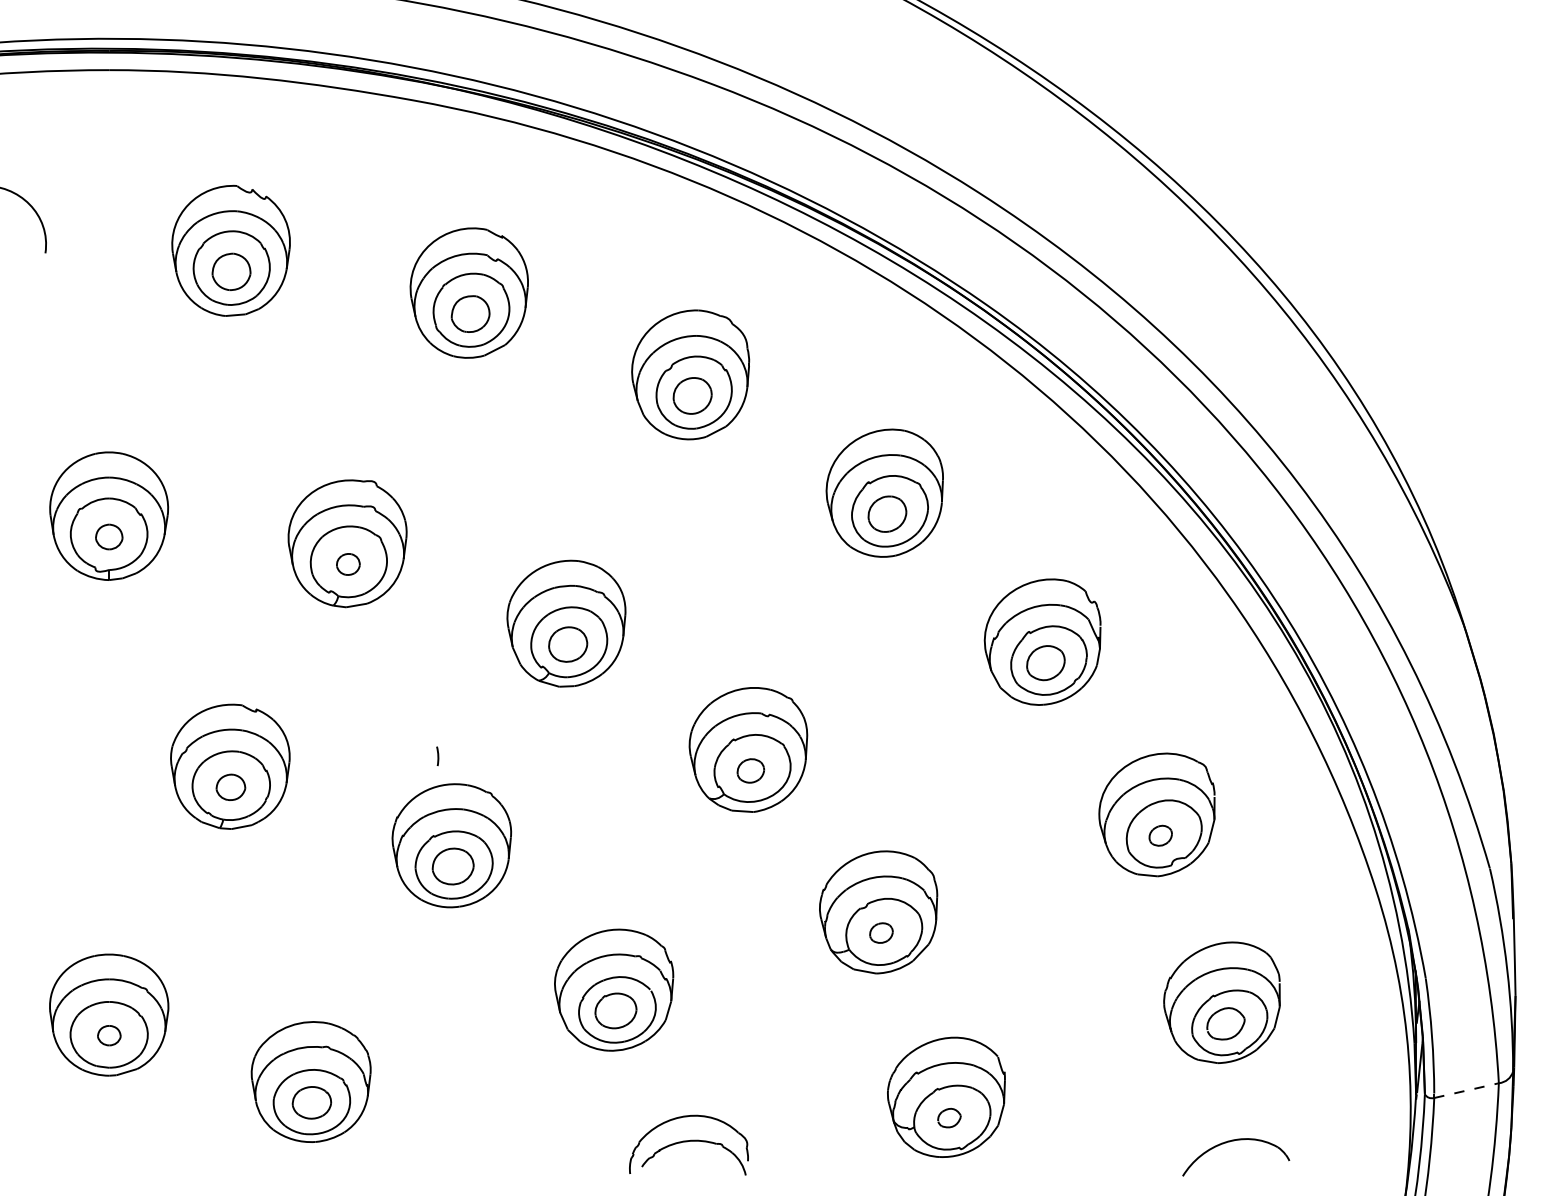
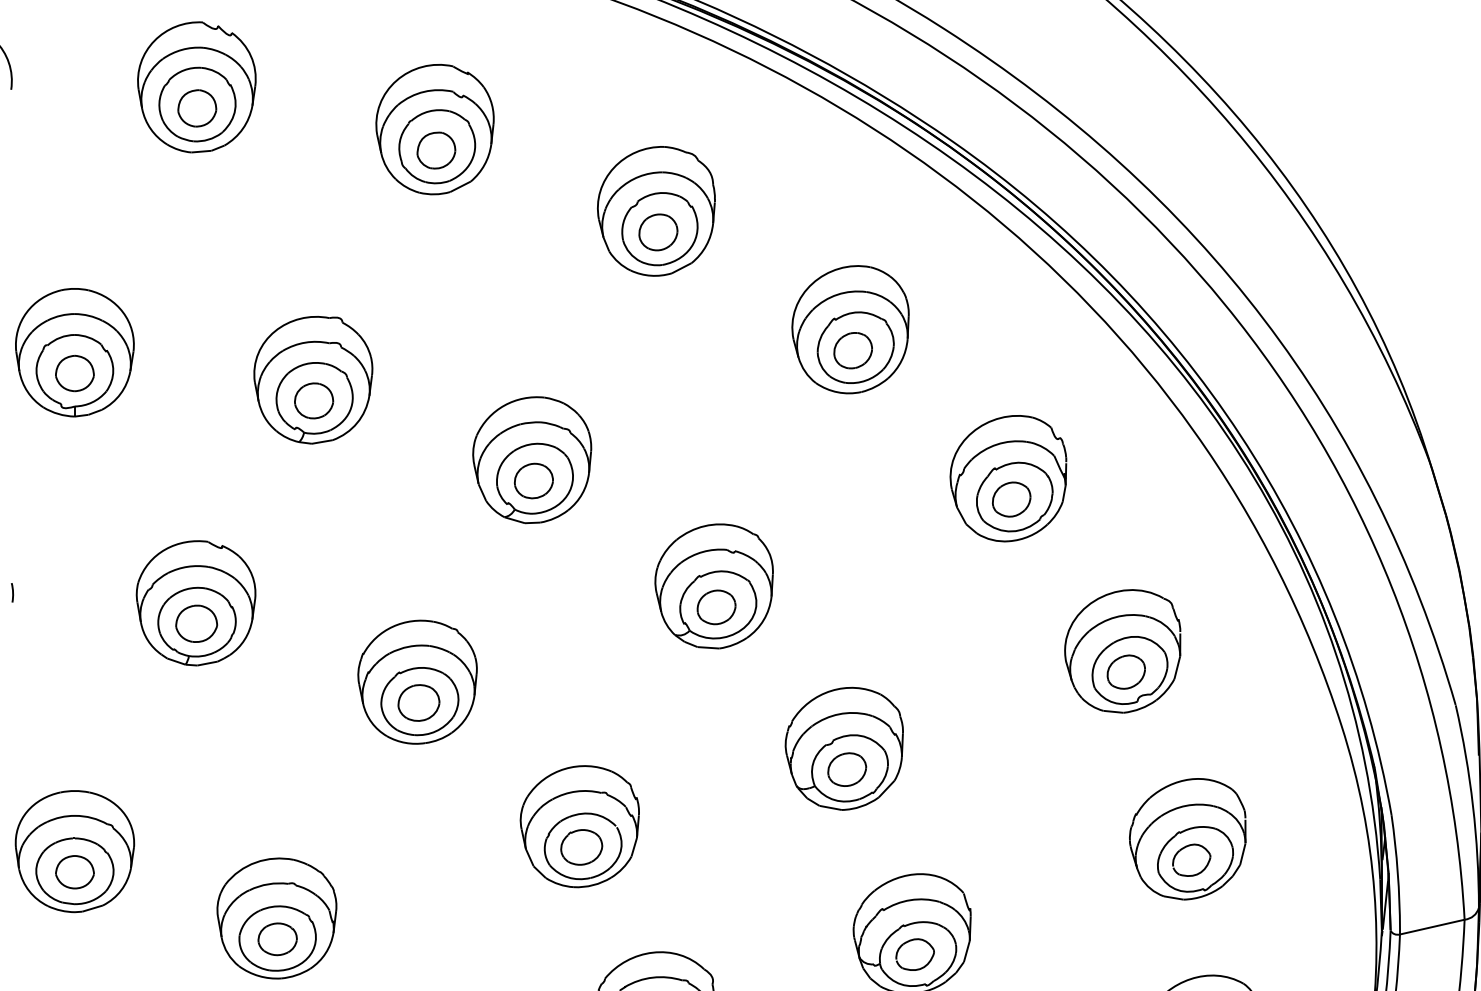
part: (109, 536) -> (75, 372), size x1.43
part: (348, 564) -> (314, 400), size x1.67
curve: (437, 756) -> (12, 592), moved
part: (750, 770) -> (716, 606), size x1.43
part: (230, 787) -> (196, 623), size x1.43
part: (1160, 835) -> (1126, 671), size x1.67
part: (881, 932) -> (847, 768), size x1.67
part: (109, 1035) -> (75, 871), size x1.67
line: (1467, 1090) -> (1433, 926), dashed -> solid
part: (949, 1117) -> (915, 953), size x1.67

